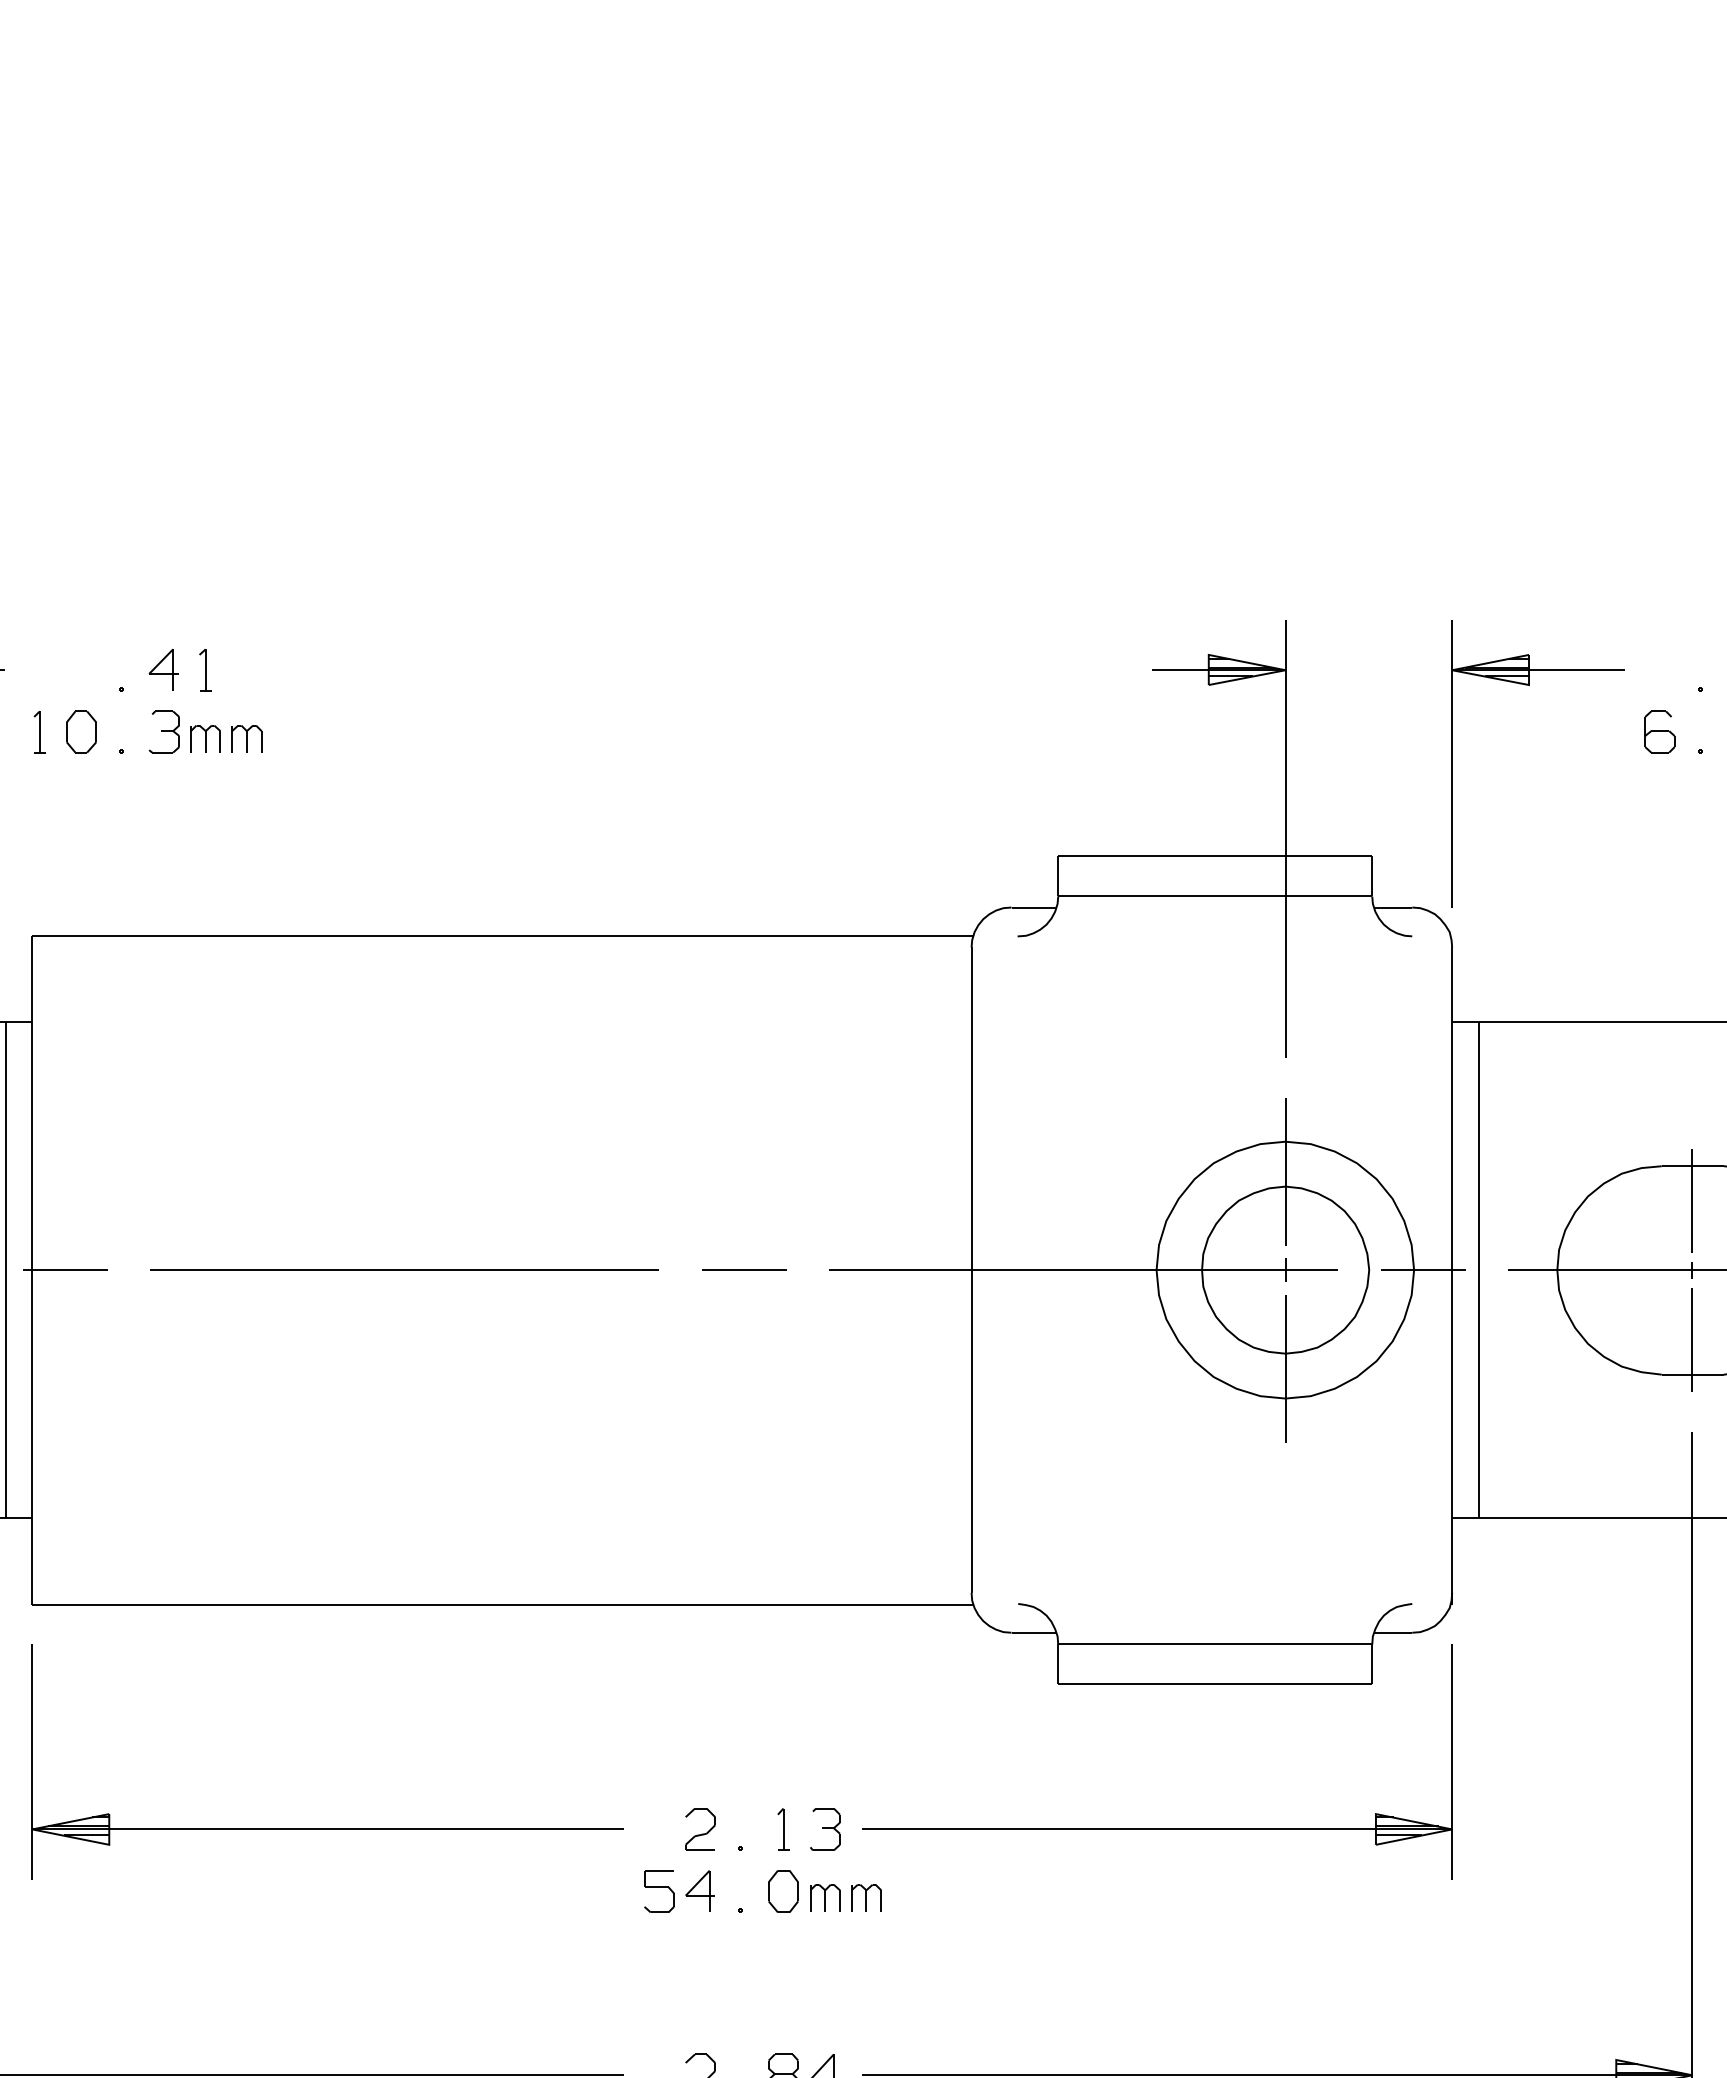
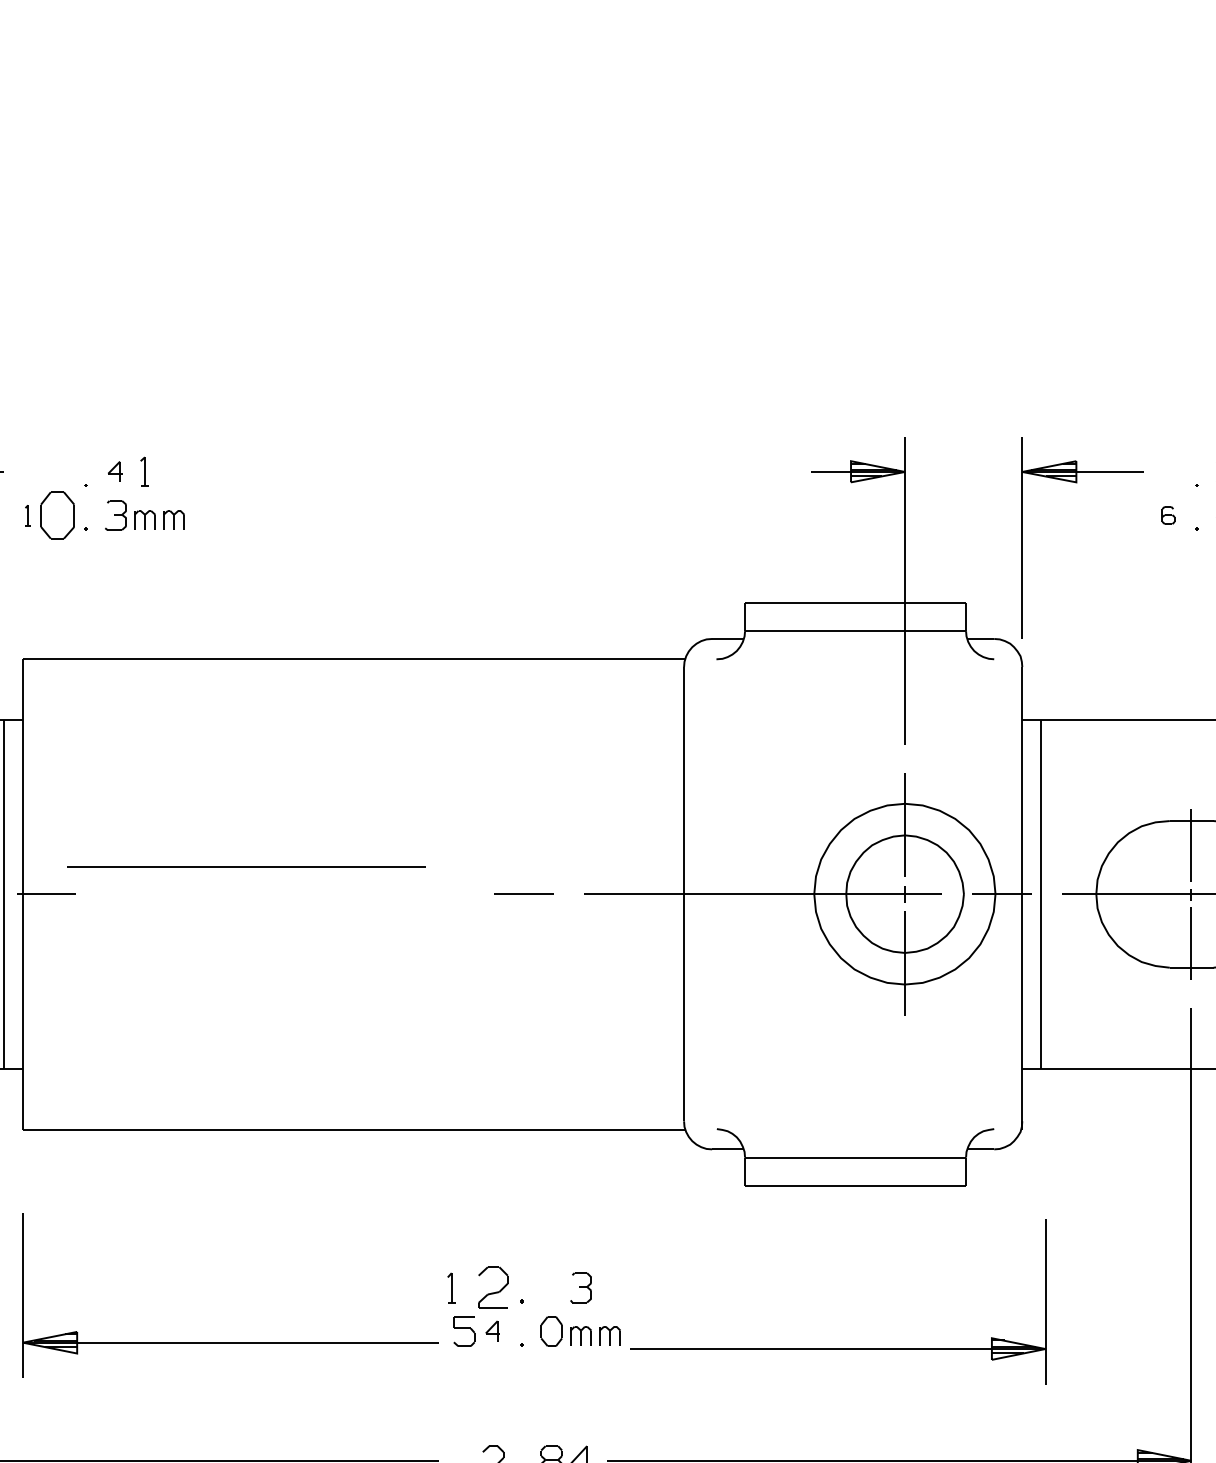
part: (163, 669) -> (115, 471), size x0.7
part: (81, 731) -> (57, 515), size x1.6
part: (1659, 731) -> (1168, 515), size x0.6
part: (39, 732) -> (28, 515), size x0.7
line: (404, 1269) -> (246, 866), moved
part: (327, 1828) -> (230, 1342), moved
part: (1157, 1828) -> (838, 1348), moved
part: (700, 1829) -> (493, 1287), size x1.4
part: (783, 1829) -> (451, 1287), moved
part: (699, 1890) -> (492, 1330), size x0.7

